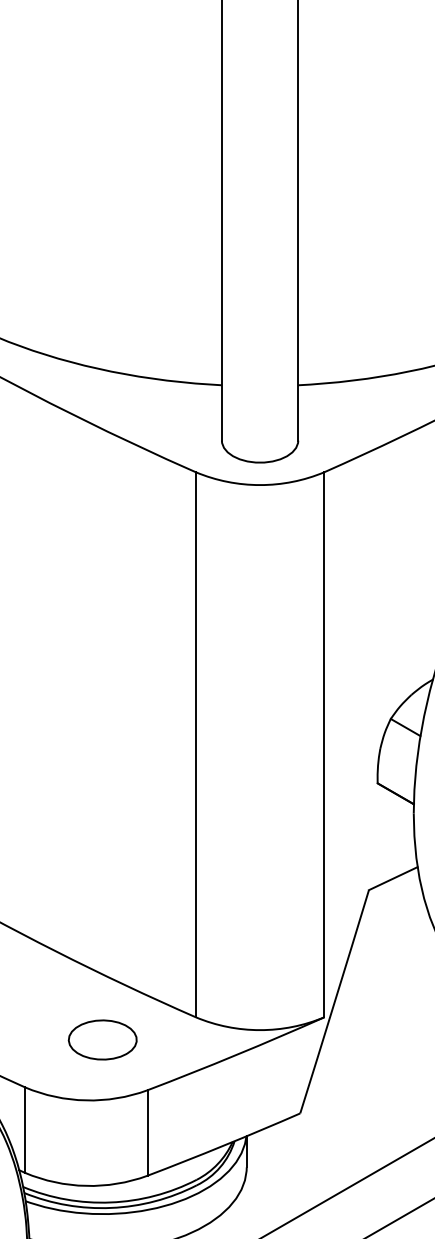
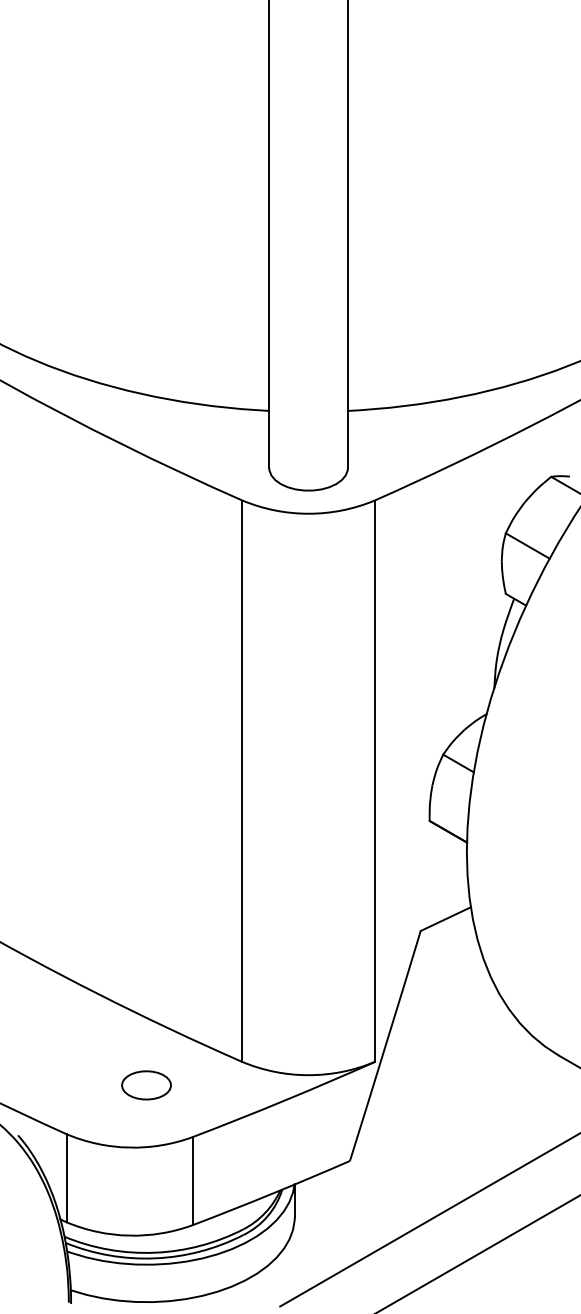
part: (102, 1040) -> (146, 1085), size x0.7

